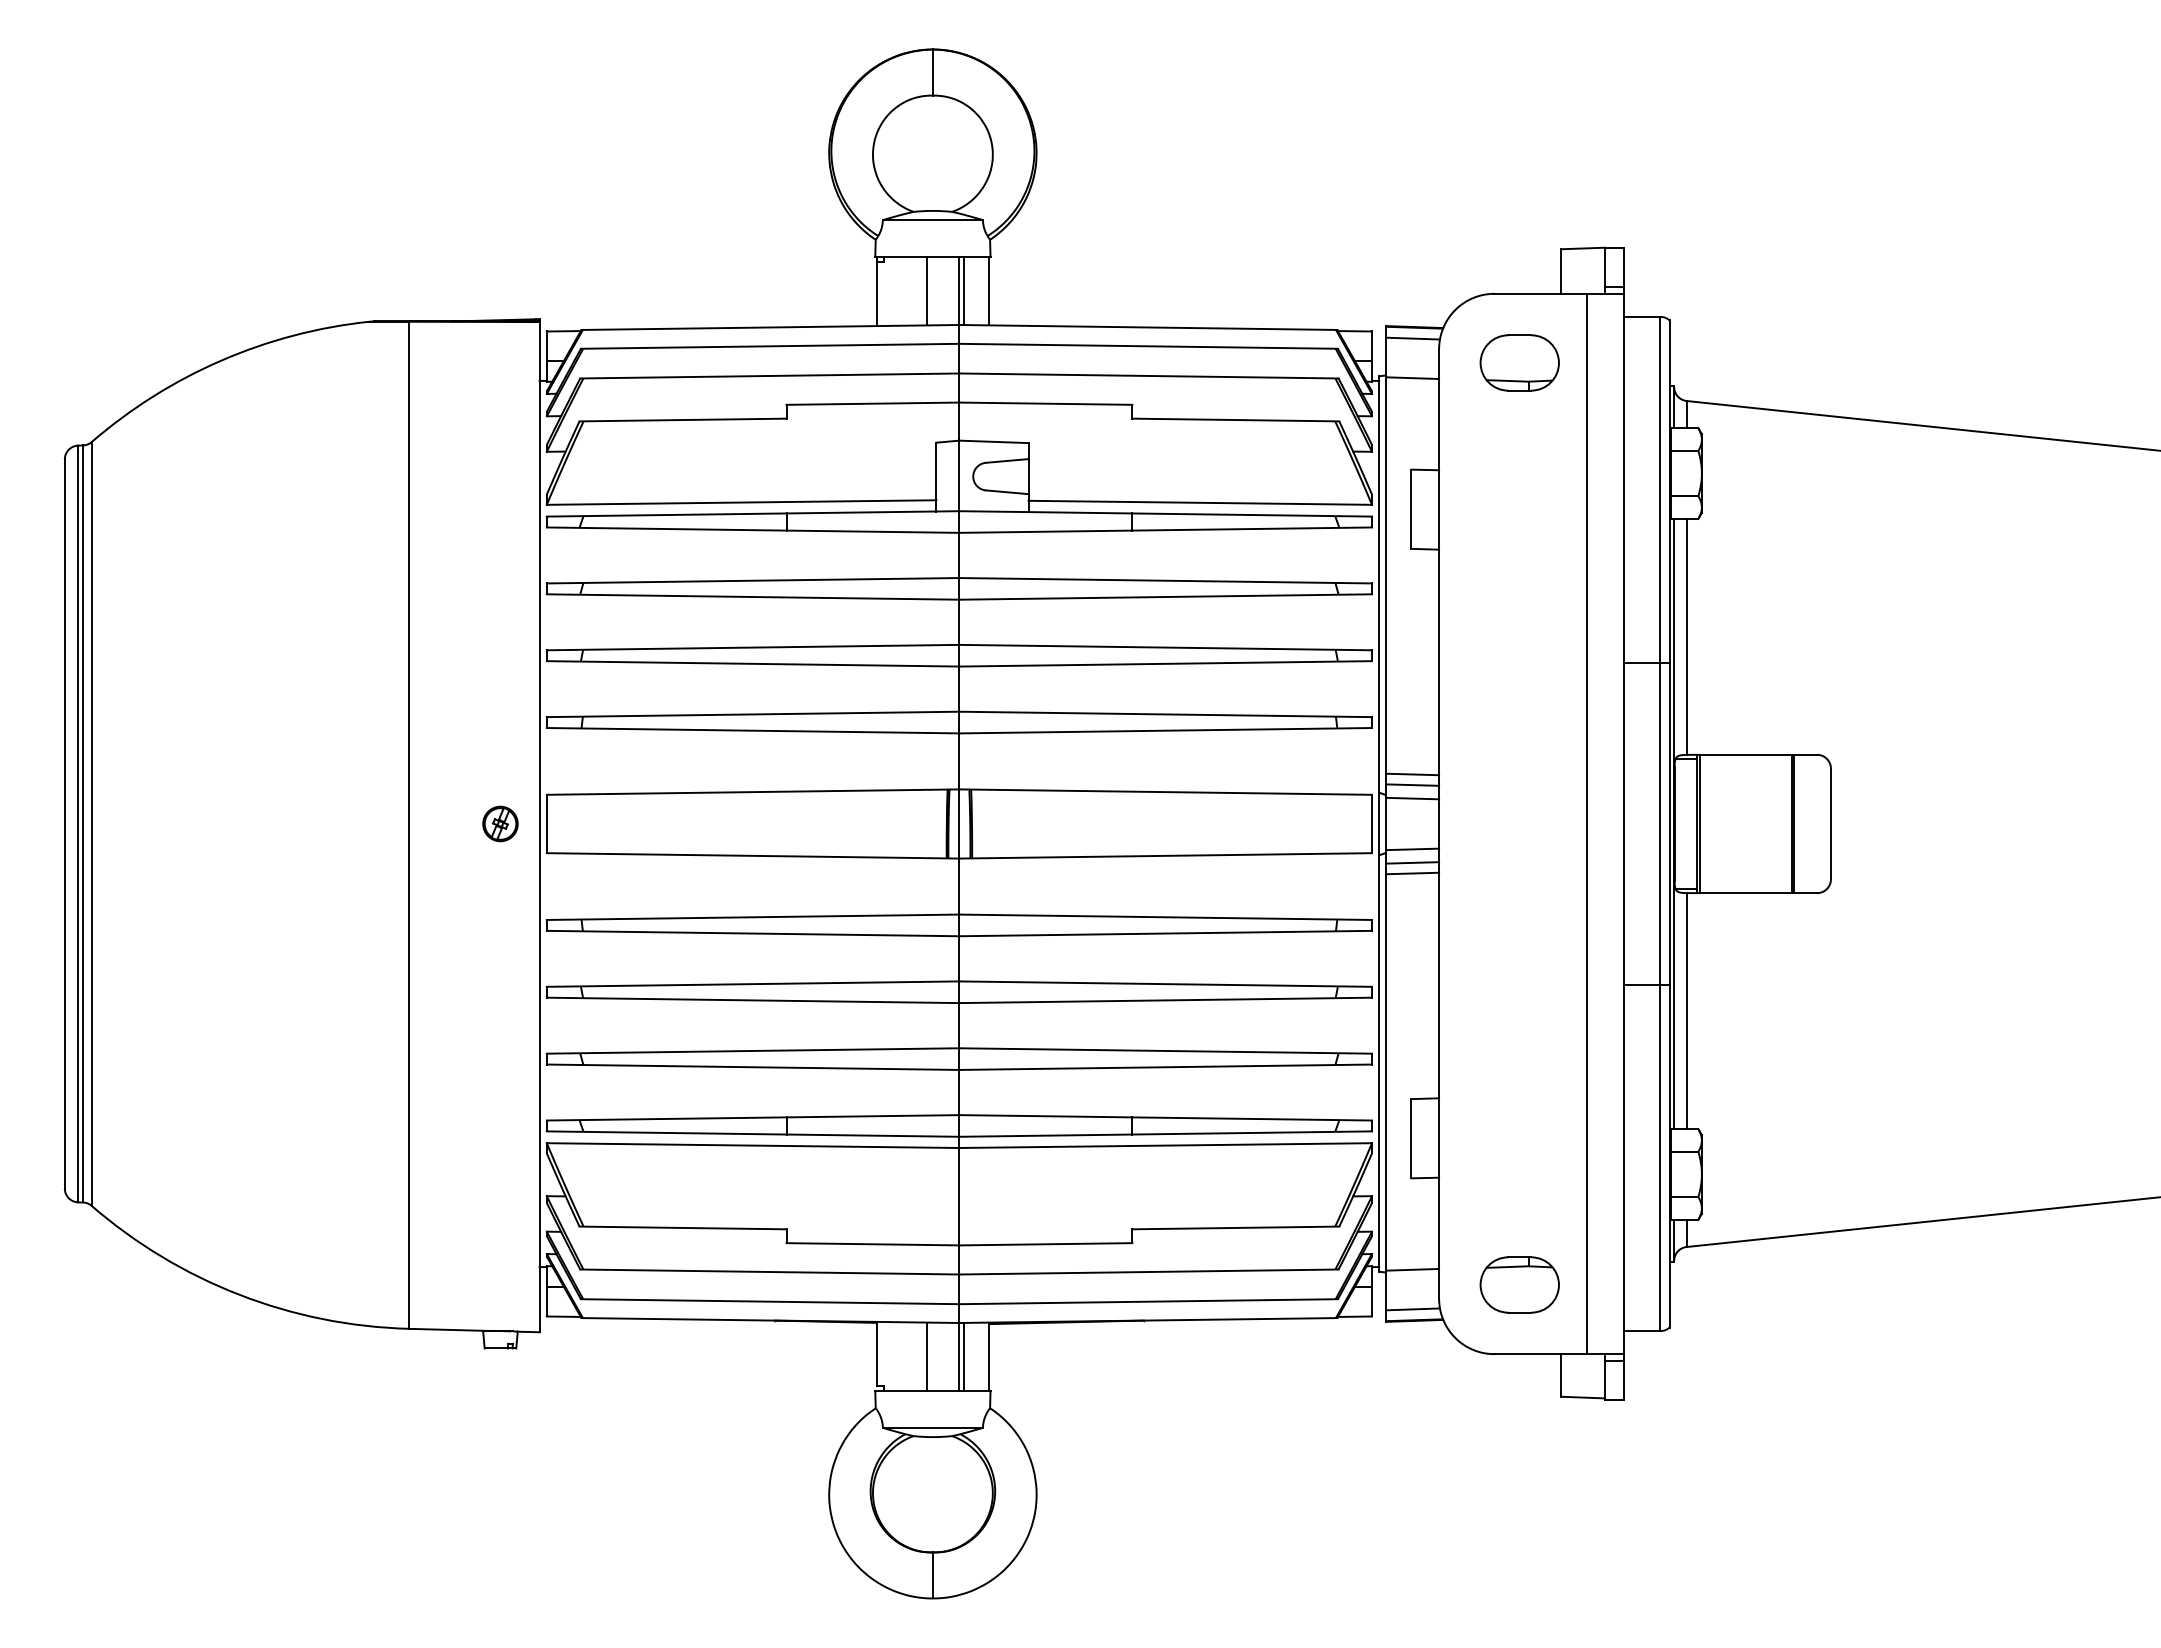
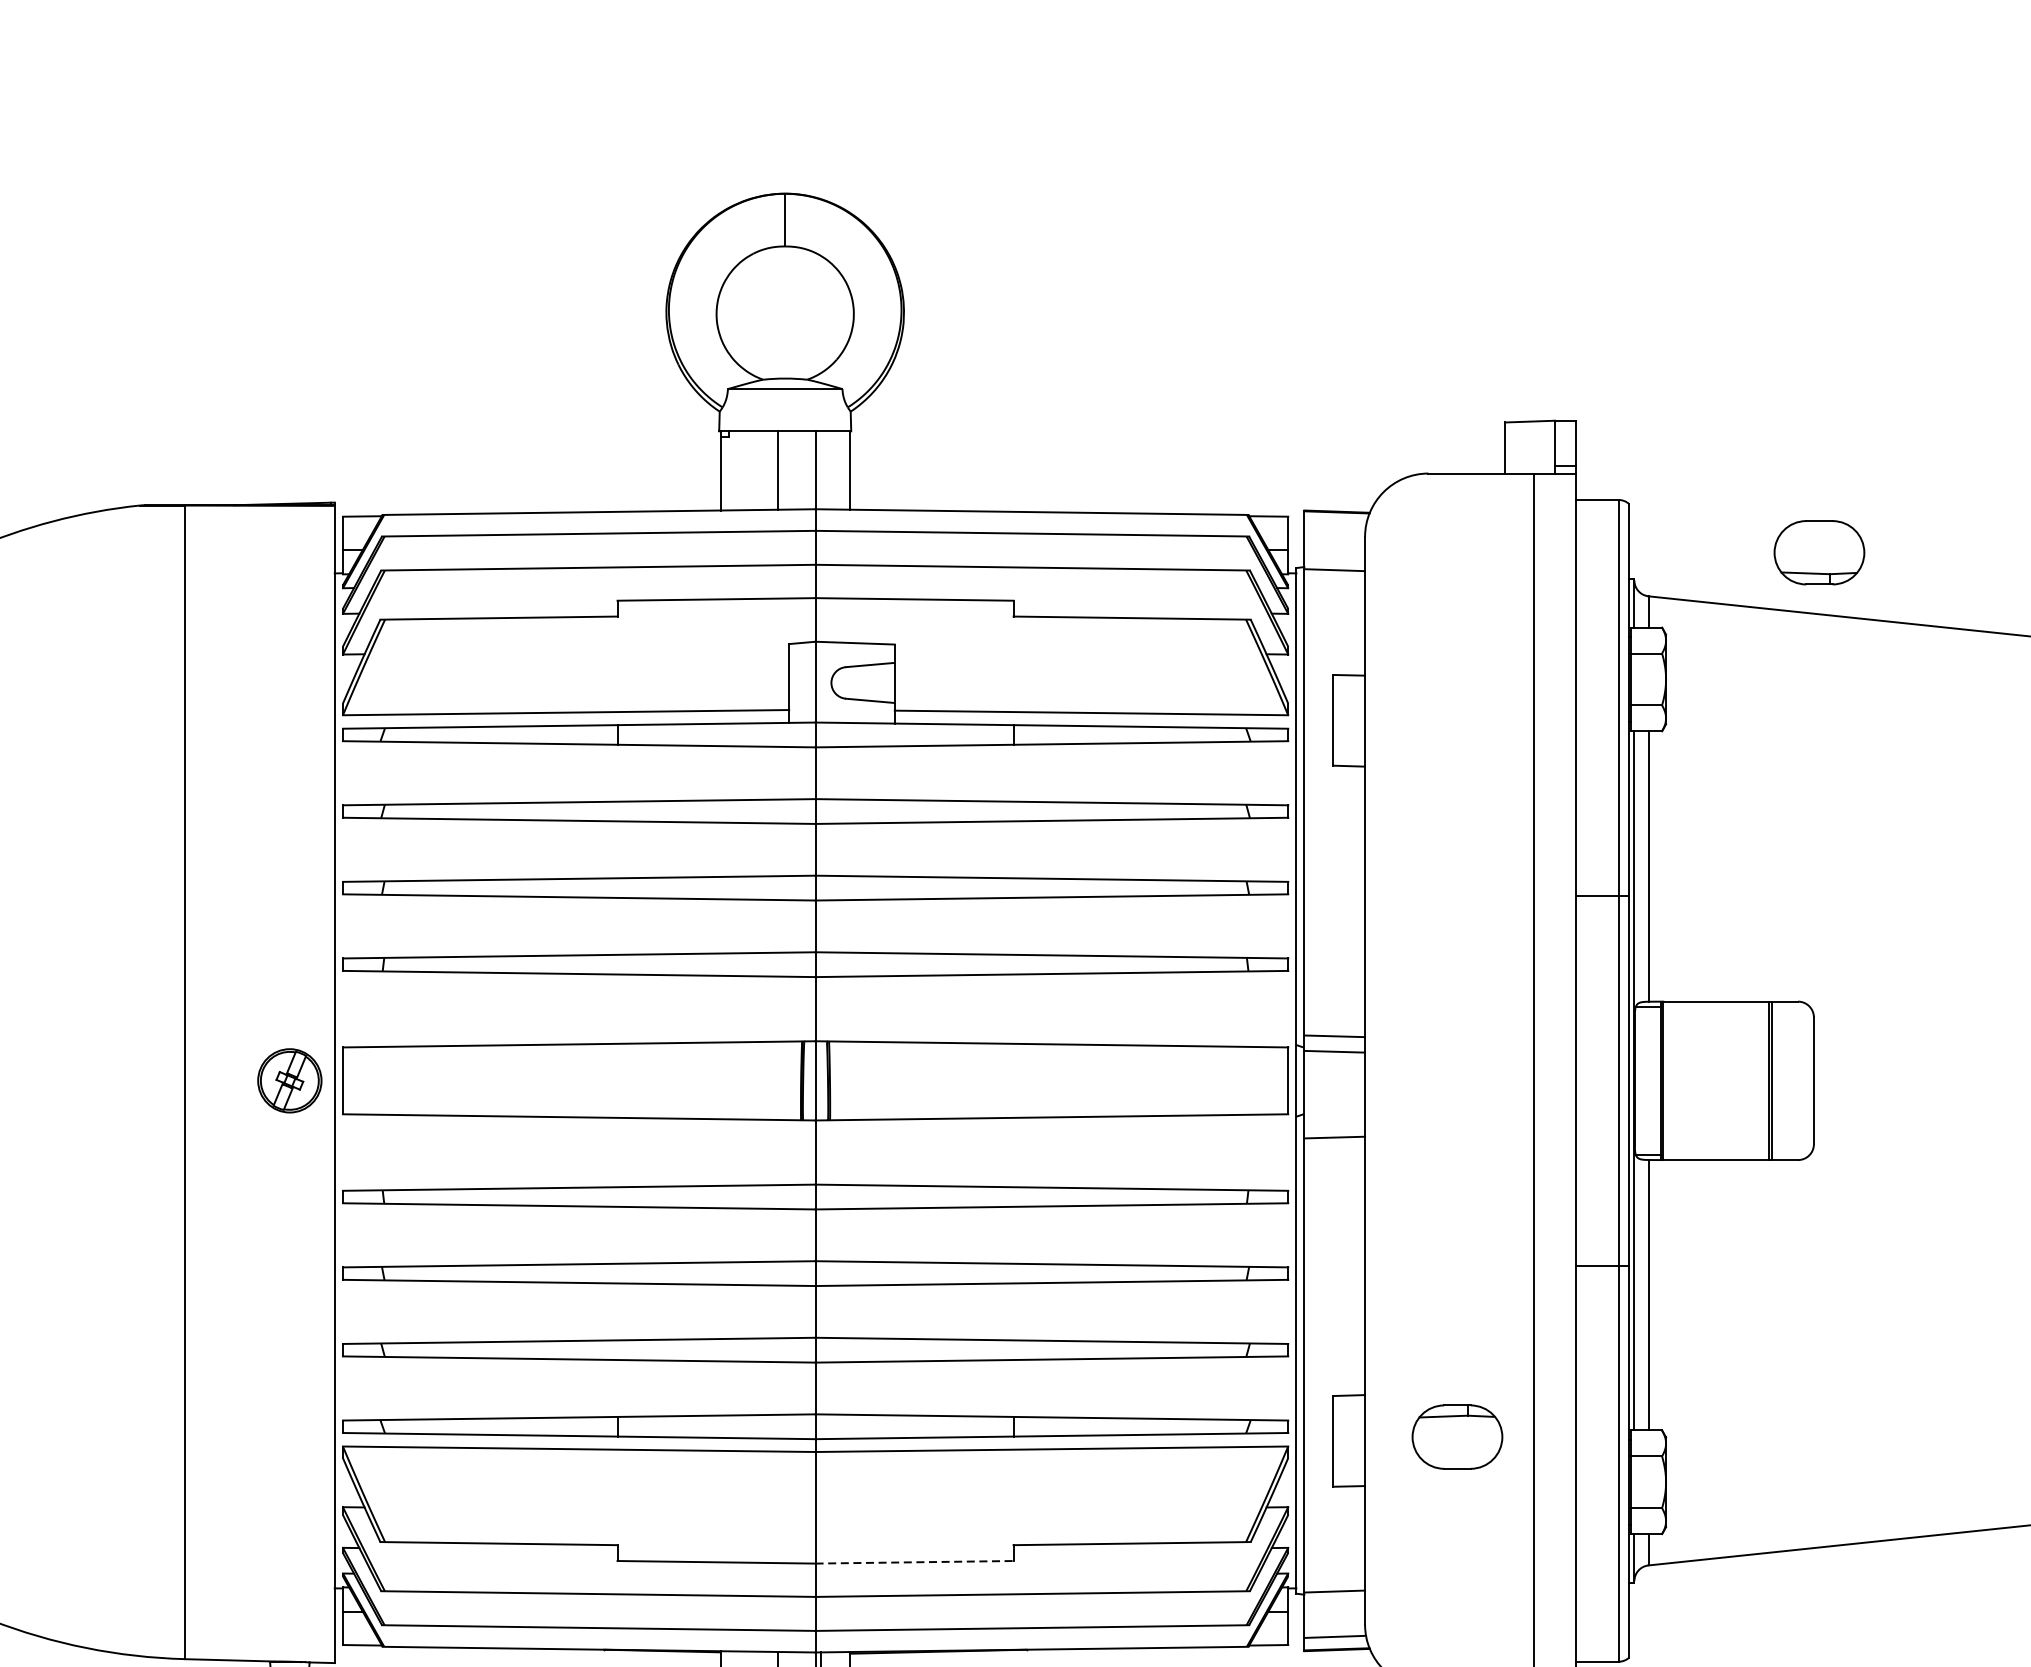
line: (964, 290) -> (821, 469), removed
line: (1412, 338) -> (1334, 524), removed
part: (1519, 362) -> (1819, 552), moved
line: (1412, 774) -> (1334, 1024), removed
part: (500, 823) -> (289, 1080), size x1.6
line: (1412, 849) -> (1334, 1110), removed
line: (1412, 862) -> (1334, 1124), removed
line: (1046, 1244) -> (915, 1562), solid -> dashed
part: (1519, 1284) -> (1457, 1436), moved

